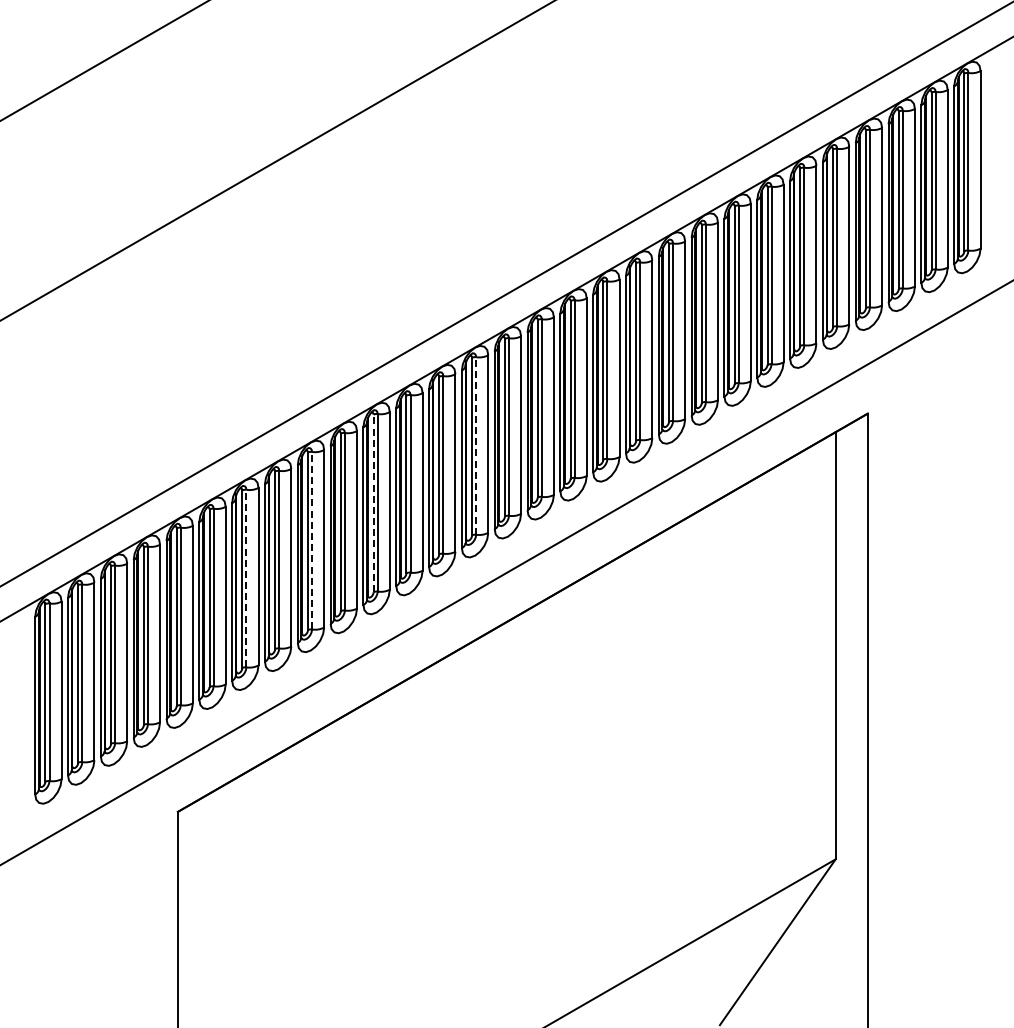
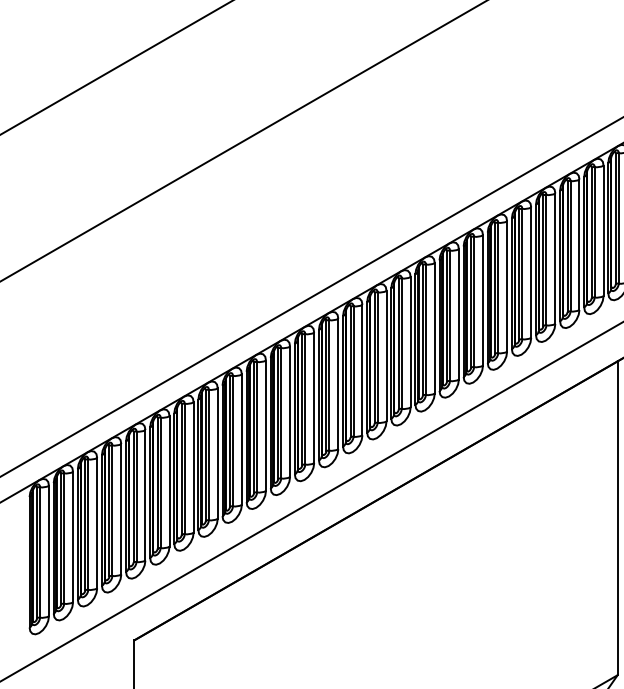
line: (476, 445) -> (353, 371), dashed -> solid
line: (373, 503) -> (278, 413), dashed -> solid
line: (312, 540) -> (233, 440), dashed -> solid
line: (246, 578) -> (184, 468), dashed -> solid

